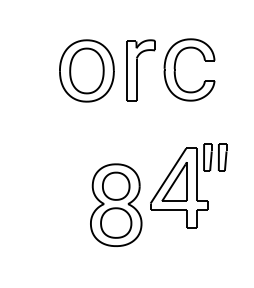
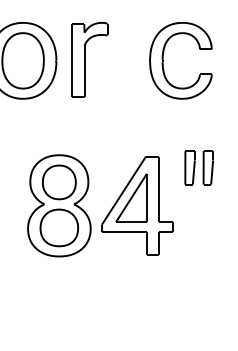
part: (175, 69) -> (163, 60), moved
part: (215, 157) -> (199, 167), moved
part: (116, 204) -> (59, 204), moved

